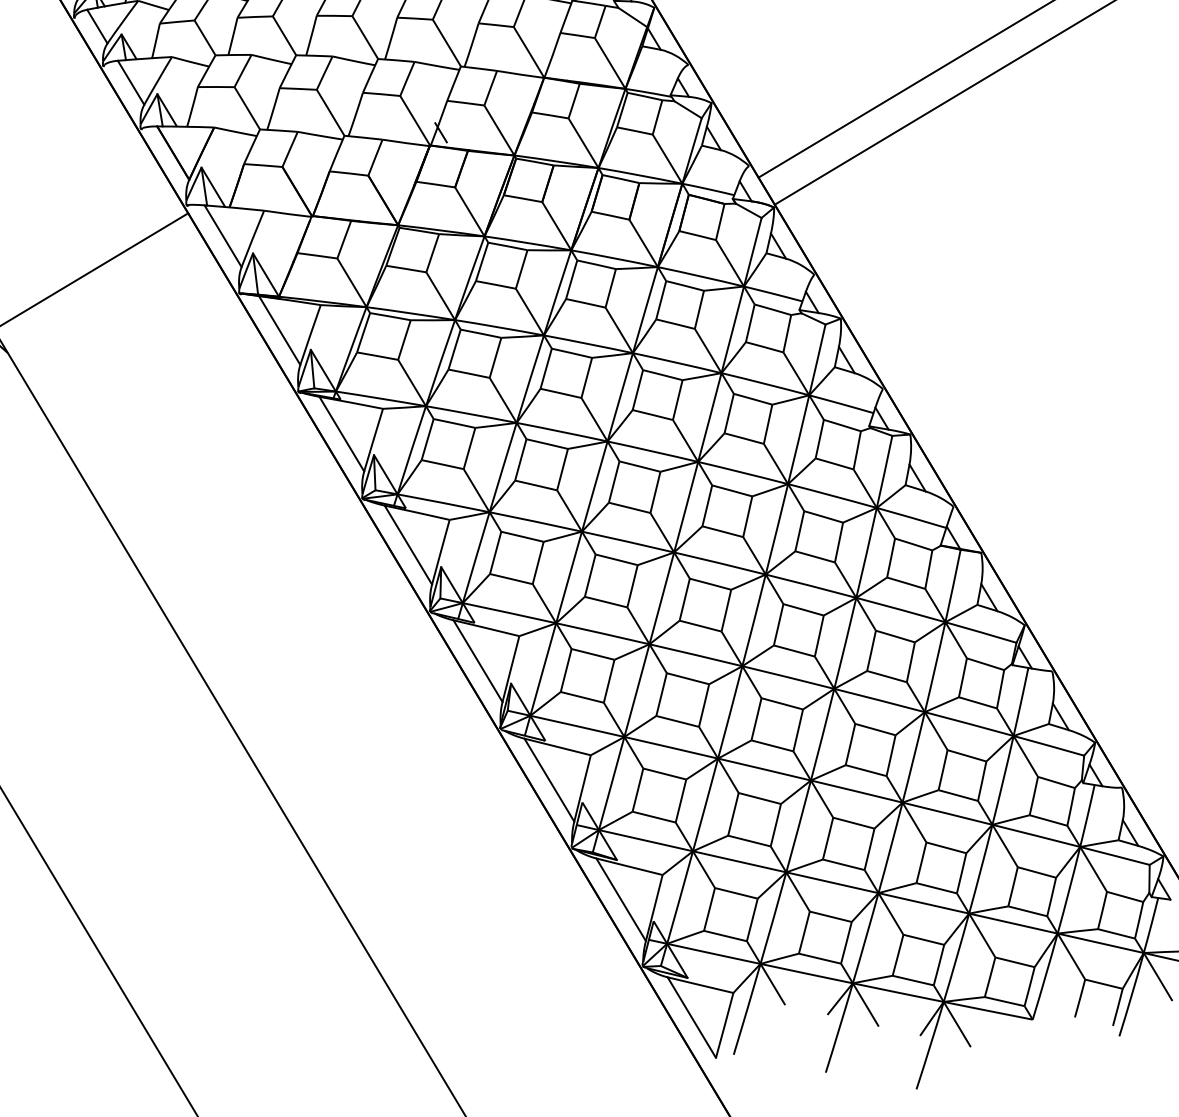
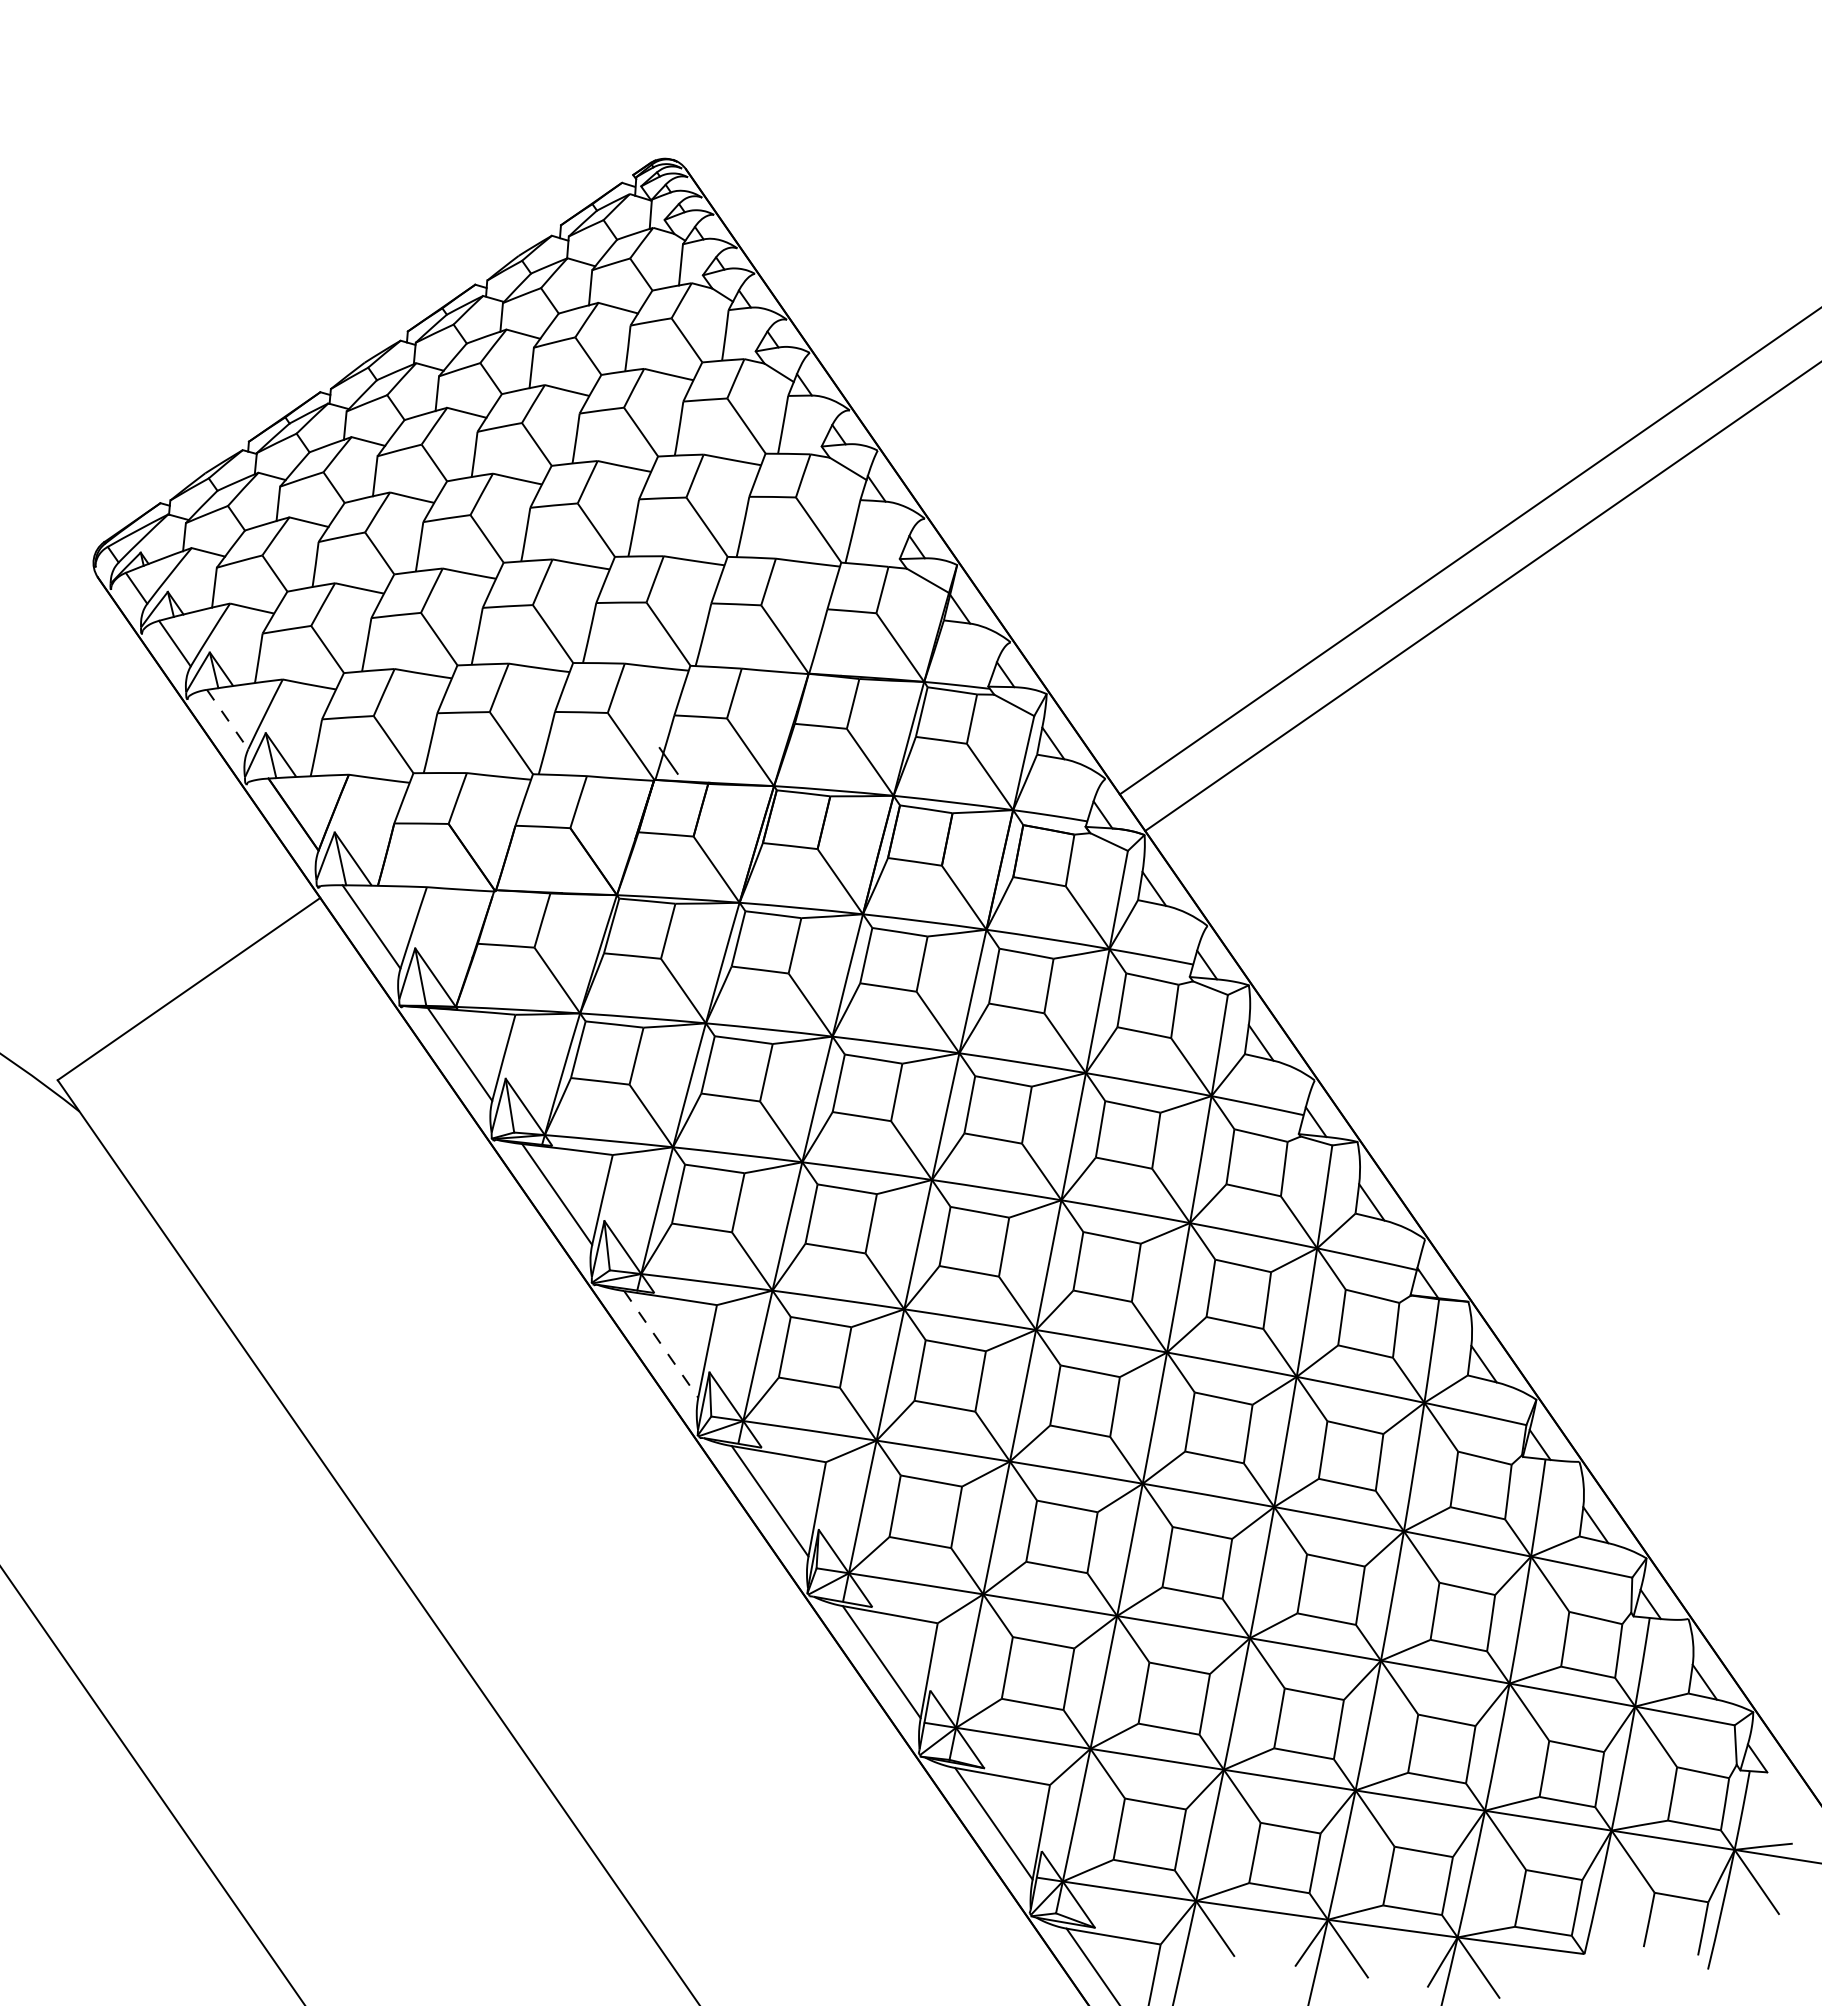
line: (130, 82) -> (227, 719), solid -> dashed
line: (408, 545) -> (661, 1344), solid -> dashed

